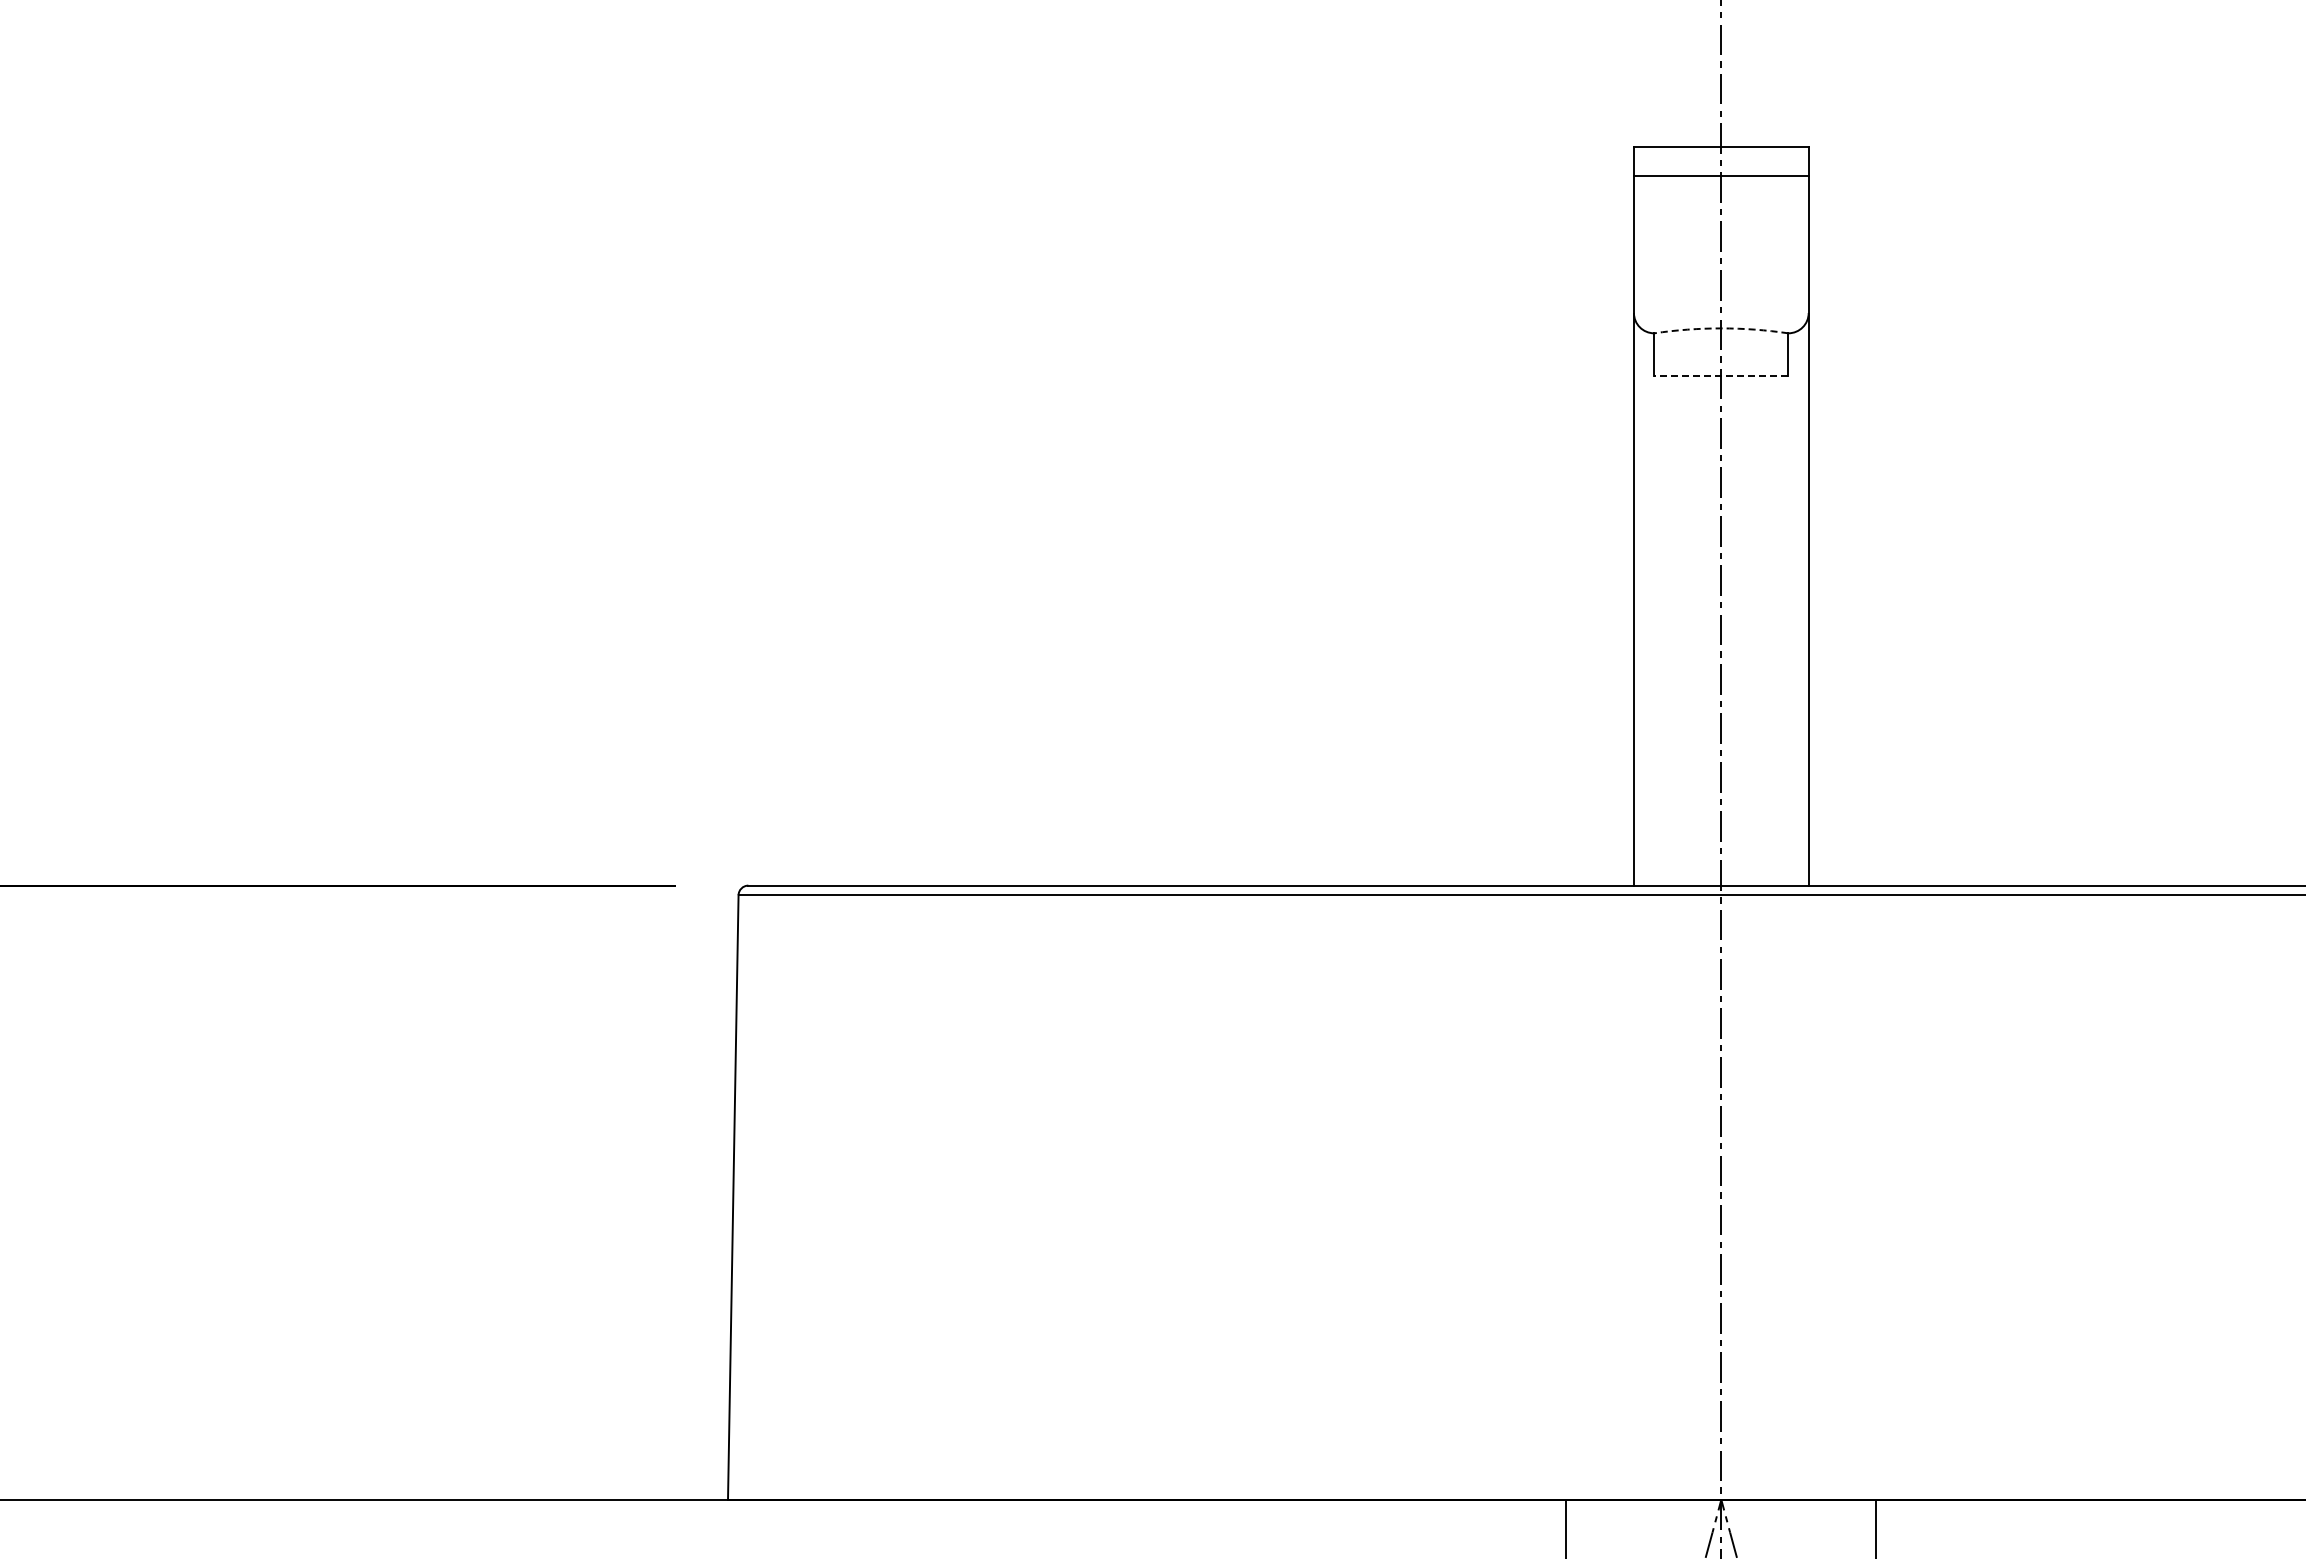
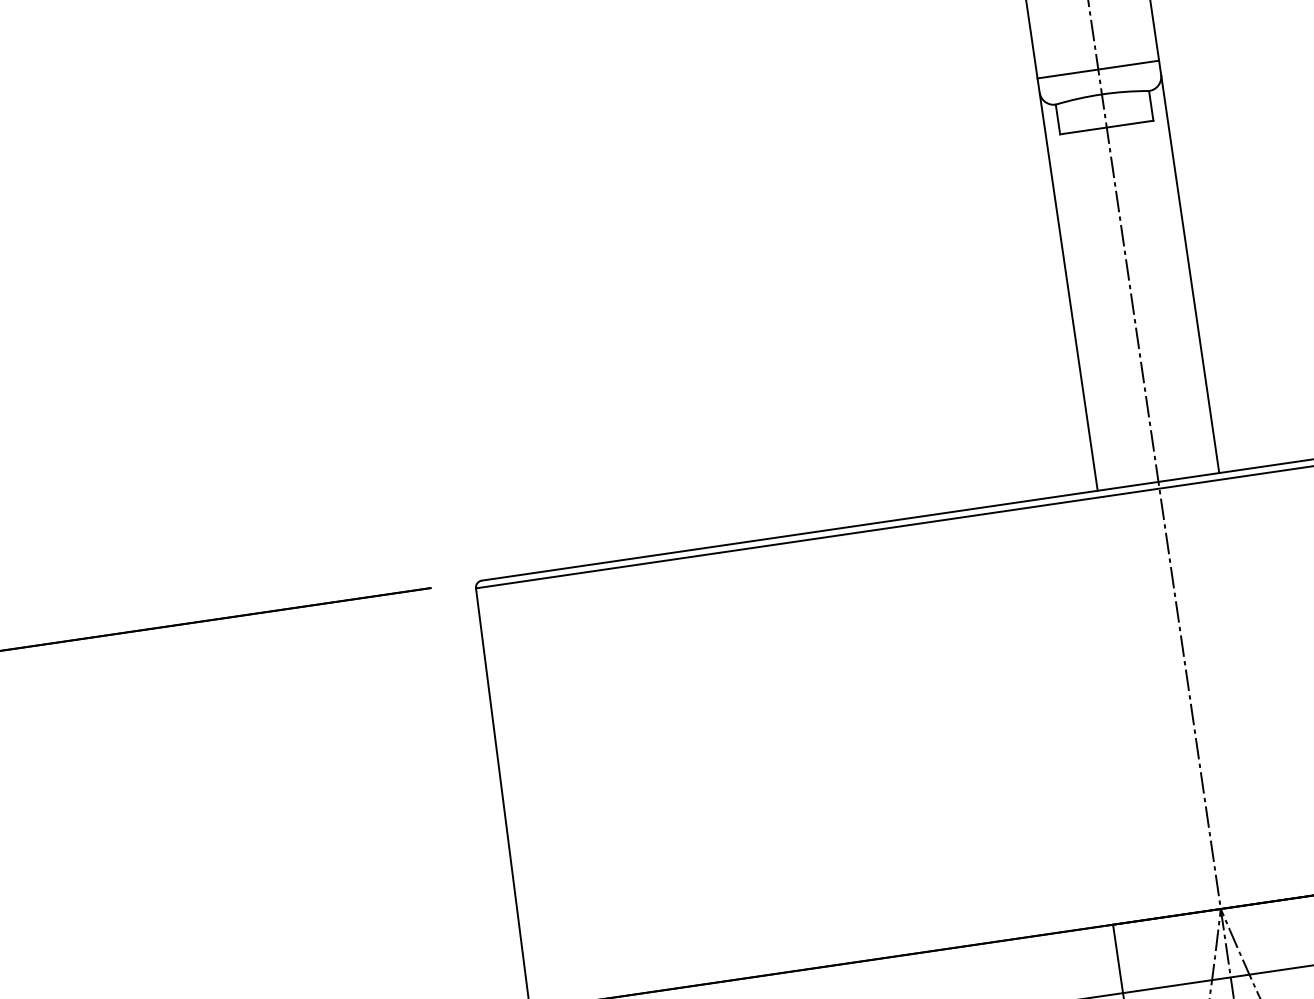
line: (1720, 292) -> (1097, 69), added
arc: (1721, 328) -> (1102, 94), dashed -> solid
line: (1720, 376) -> (1106, 127), dashed -> solid

